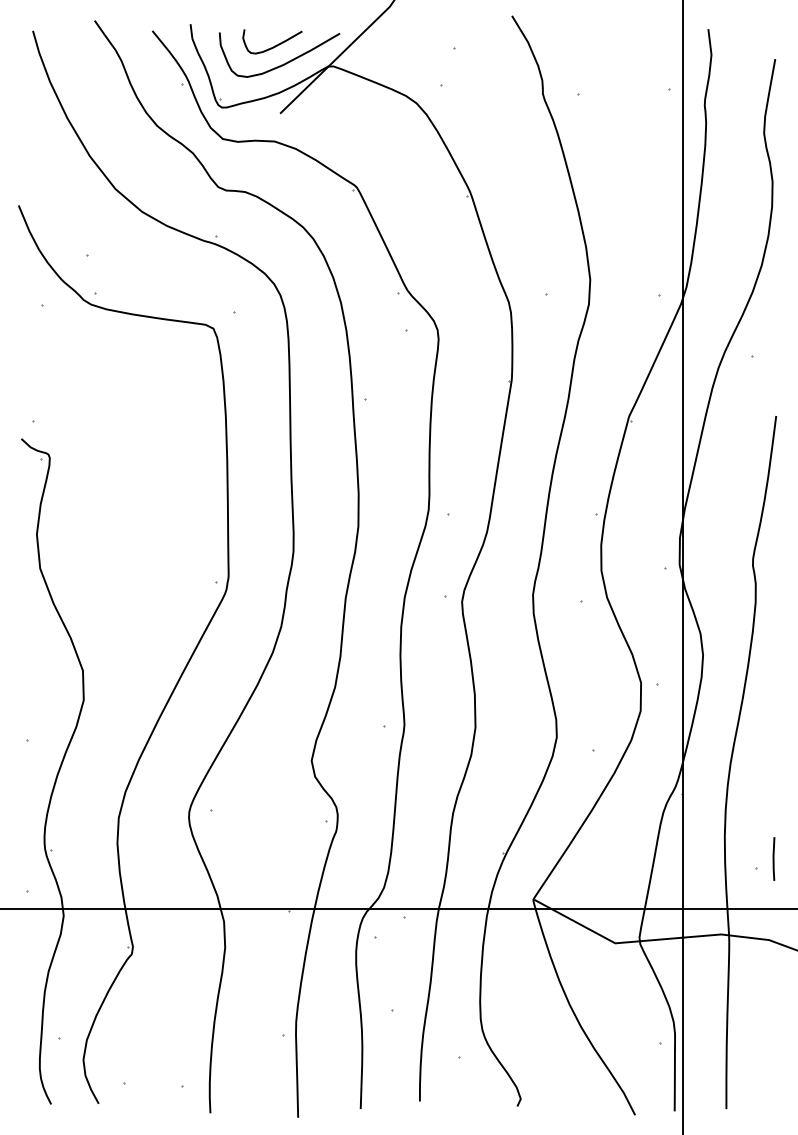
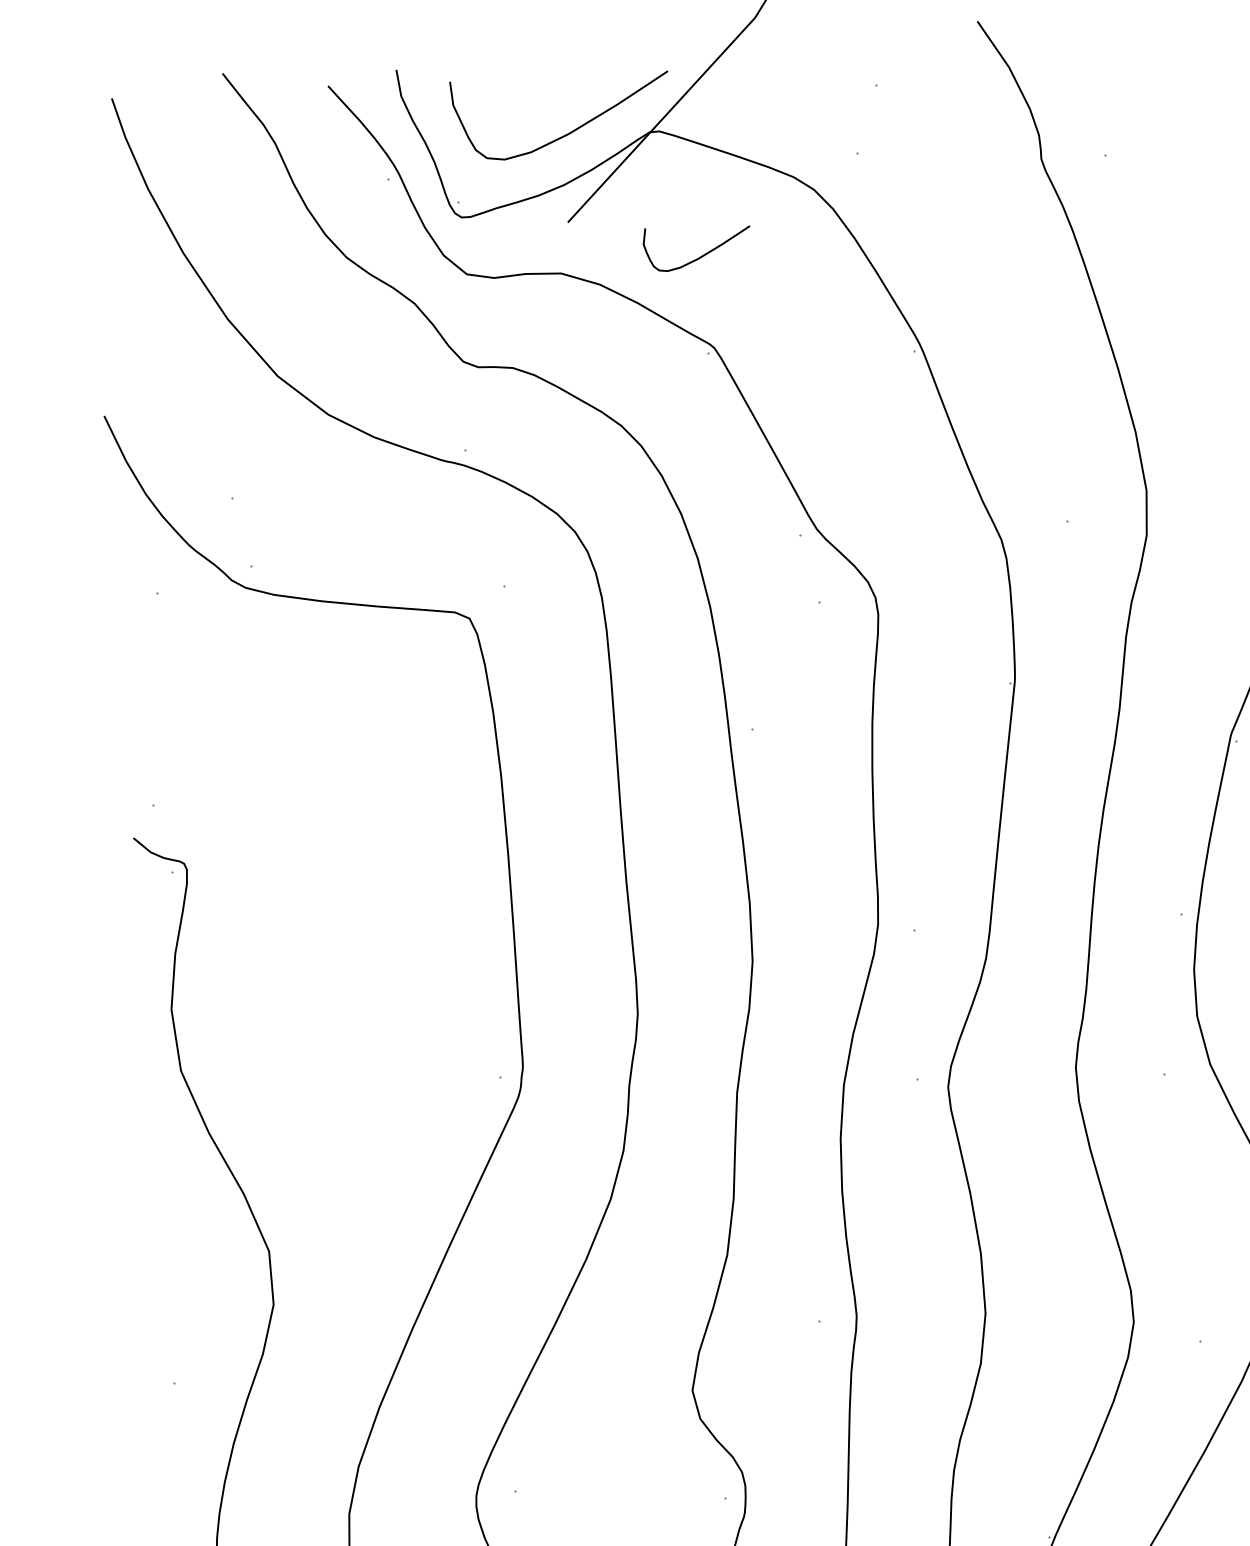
curve: (274, 45) -> (701, 254), moved

